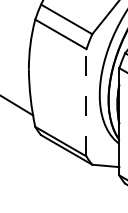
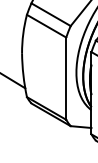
line: (86, 102) -> (66, 78), dashed -> solid

